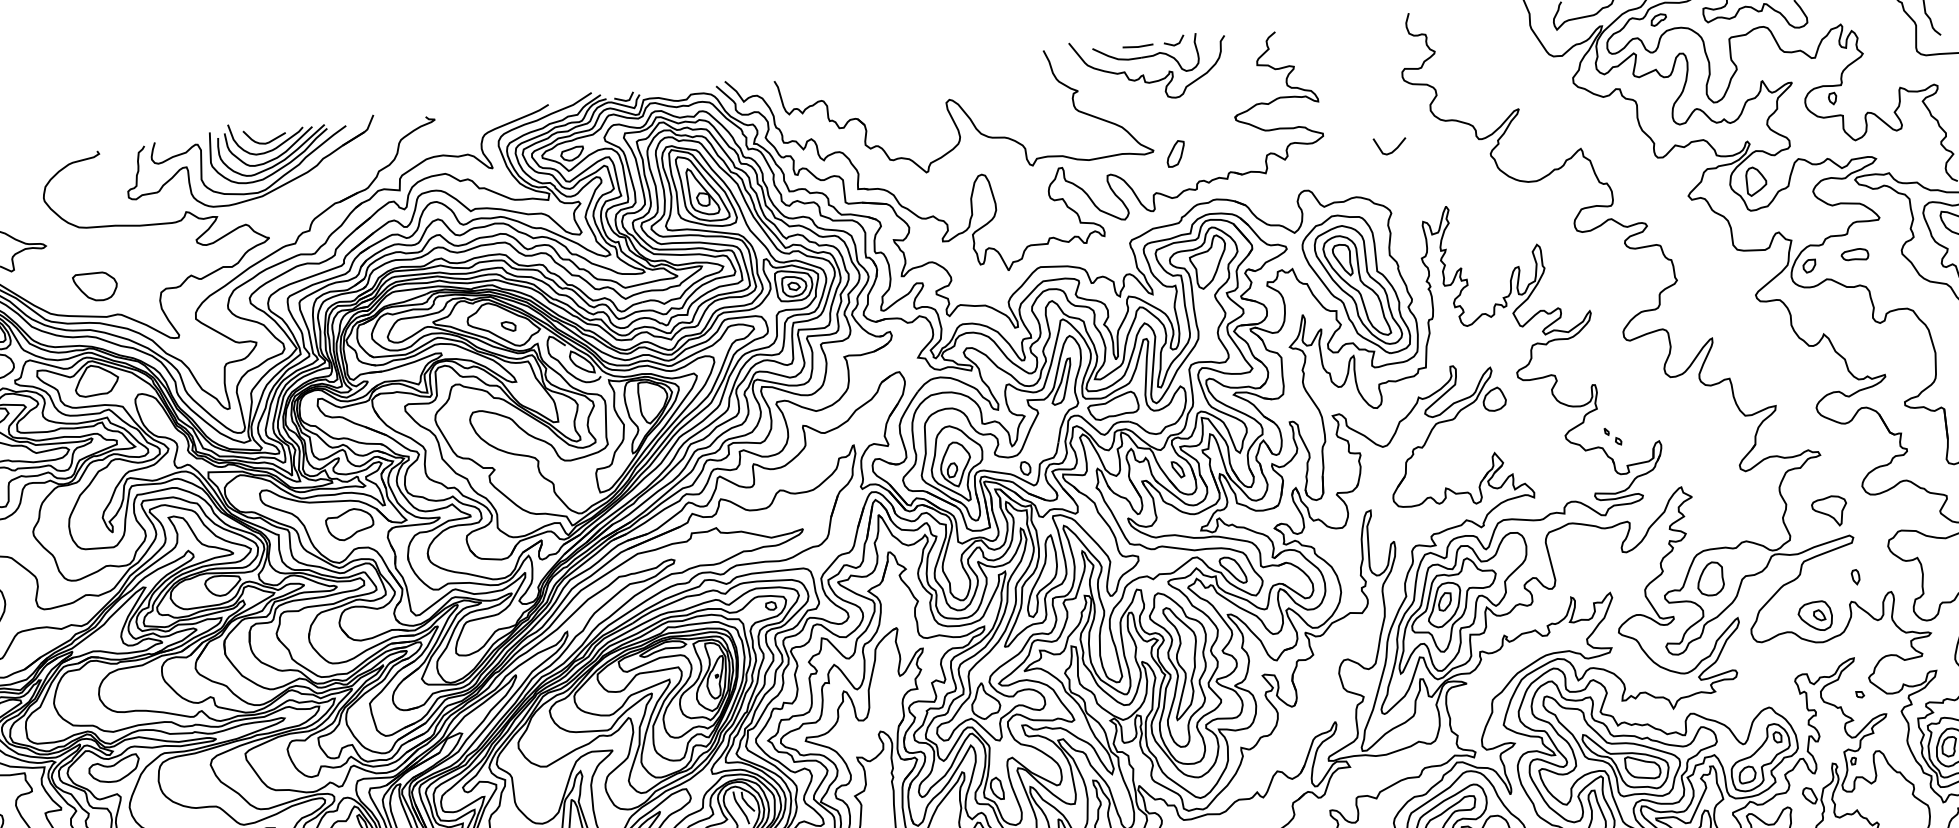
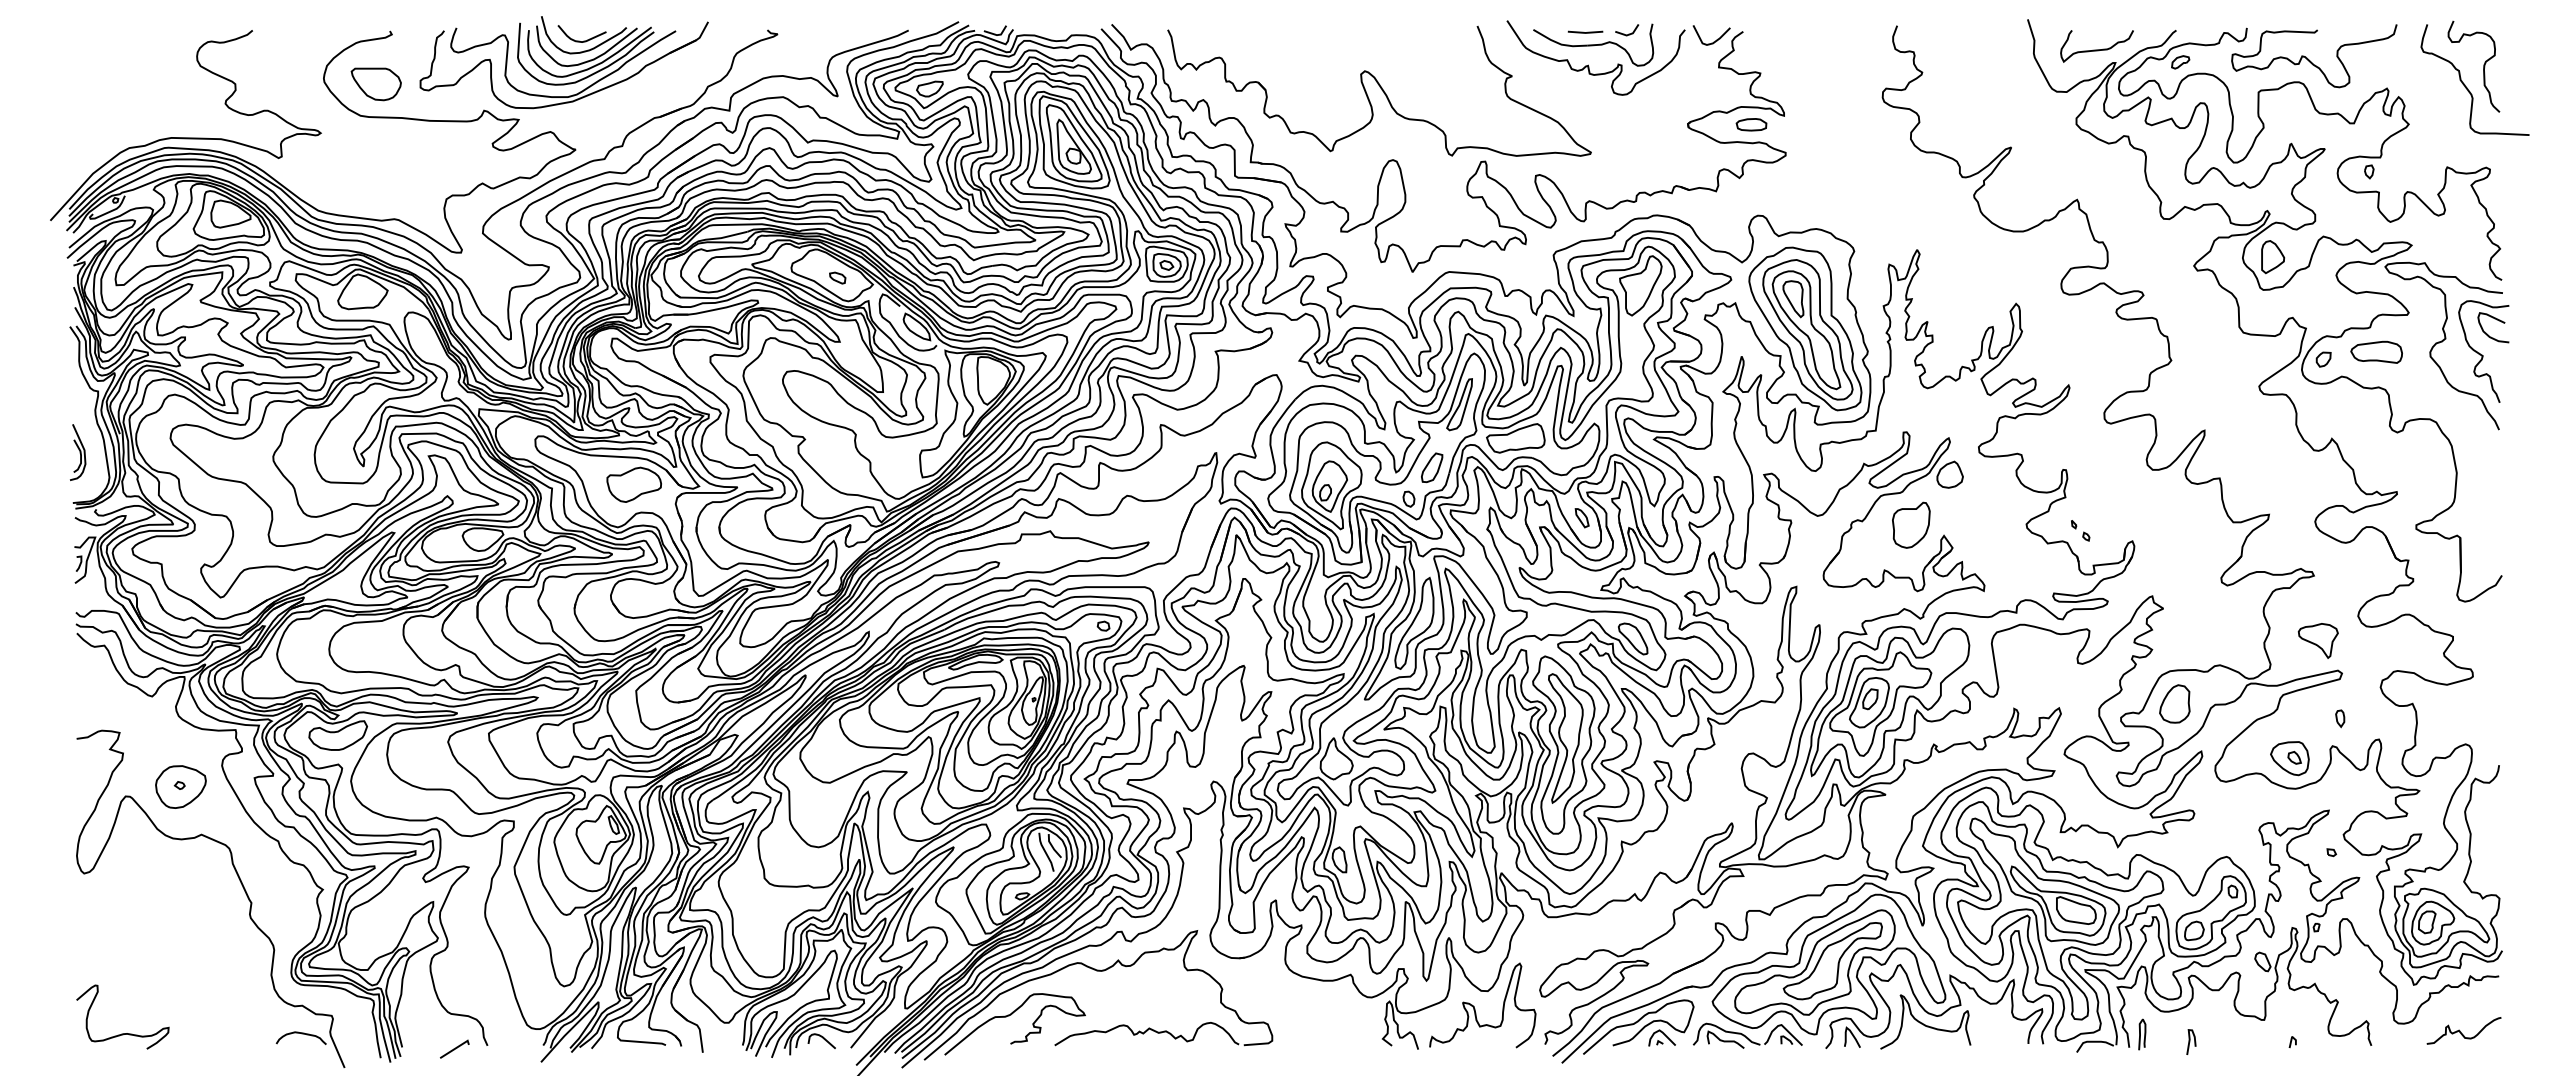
part: (1290, 112) -> (1751, 124), added
curve: (1392, 150) -> (1713, 41), moved
part: (1176, 153) -> (1432, 467), moved
part: (1854, 254) -> (2376, 351), size x1.67
part: (94, 287) -> (375, 84), moved
part: (1465, 446) -> (1911, 524), added

